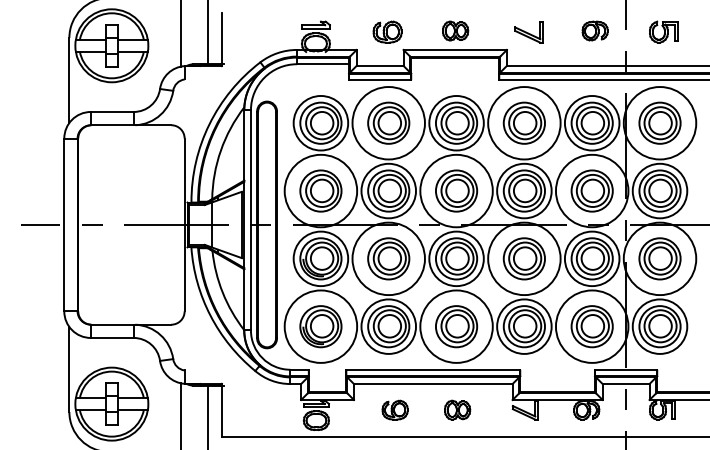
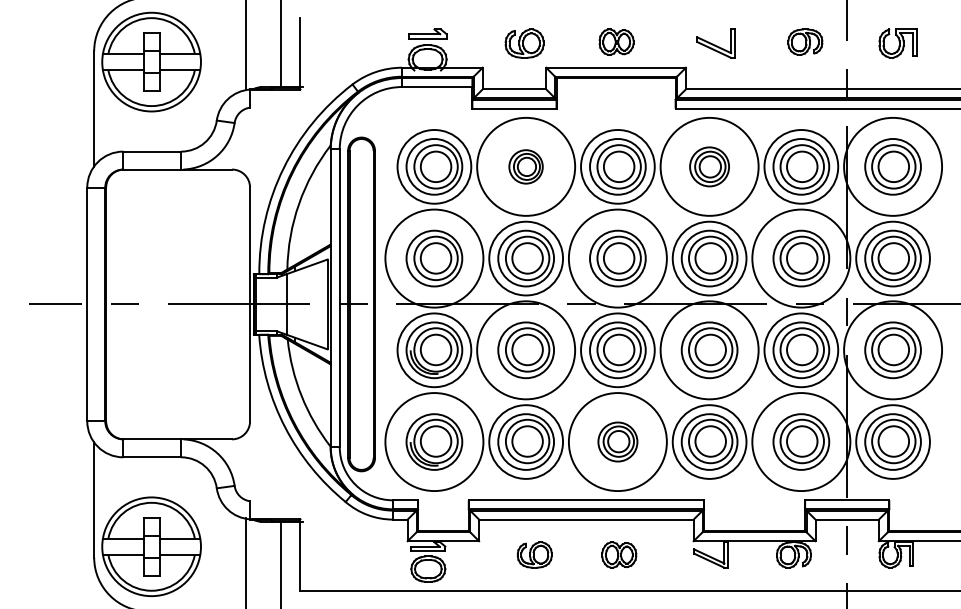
part: (388, 122) -> (525, 166), size x0.6
part: (524, 122) -> (709, 166), size x0.7
part: (456, 326) -> (617, 441), size x0.7

